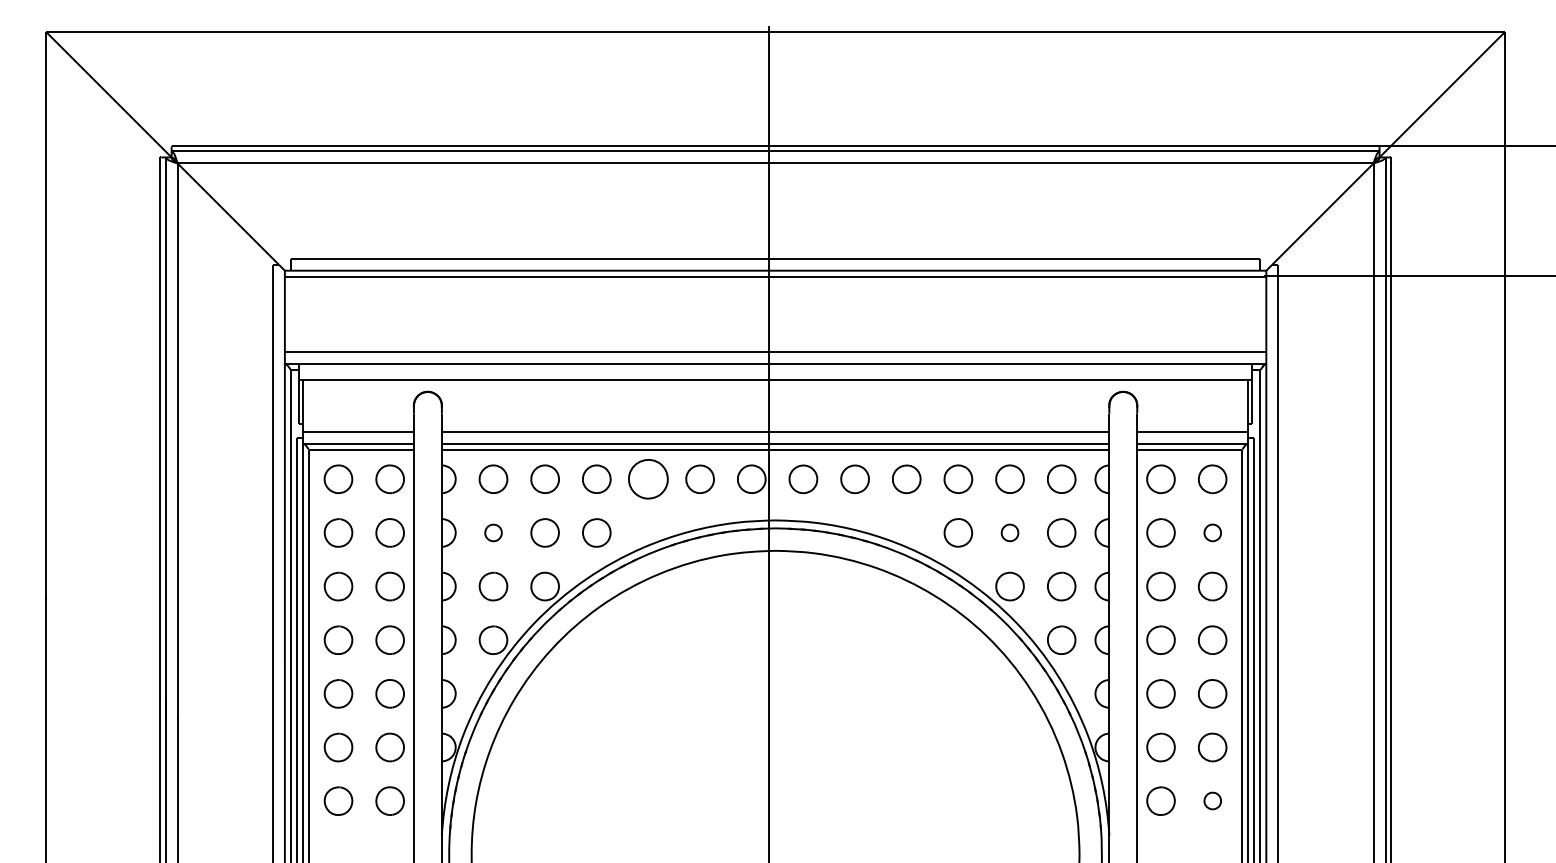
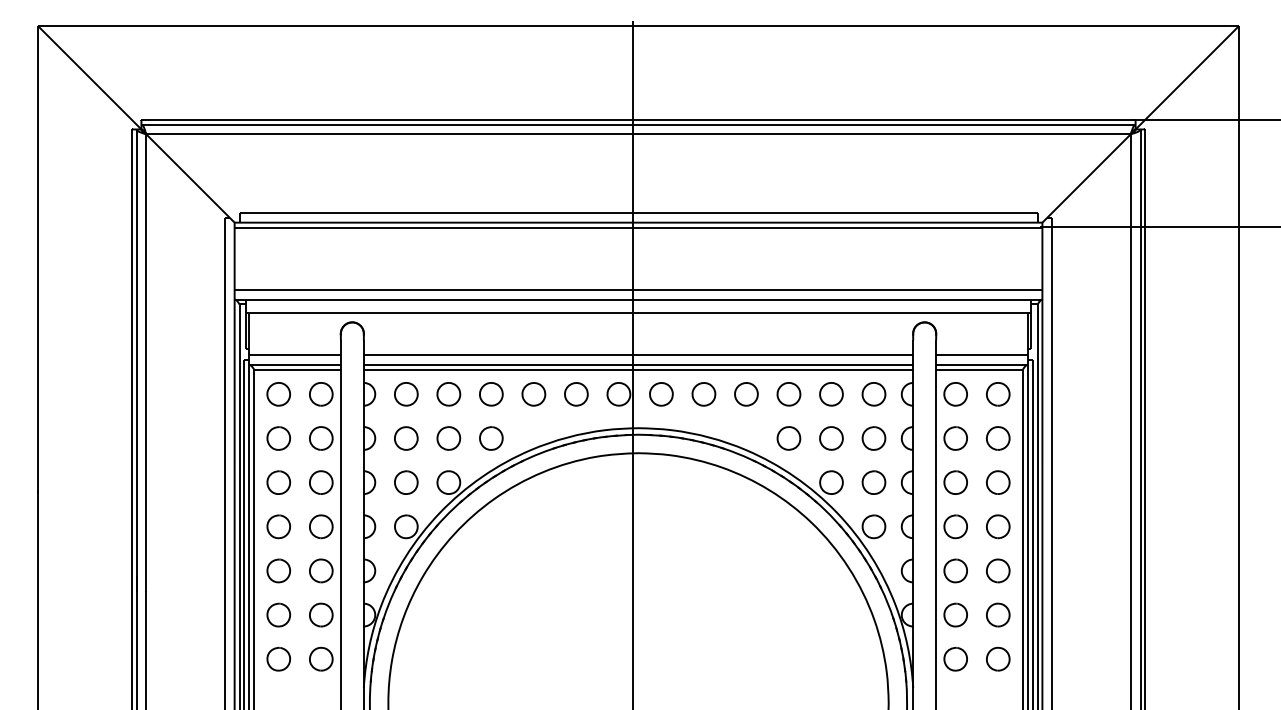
part: (647, 479) -> (533, 394), size x0.71
part: (493, 532) -> (406, 438), size x1.67
part: (1010, 532) -> (831, 438), size x1.67
part: (1212, 532) -> (998, 438), size x1.67
part: (1212, 800) -> (998, 658), size x1.67

